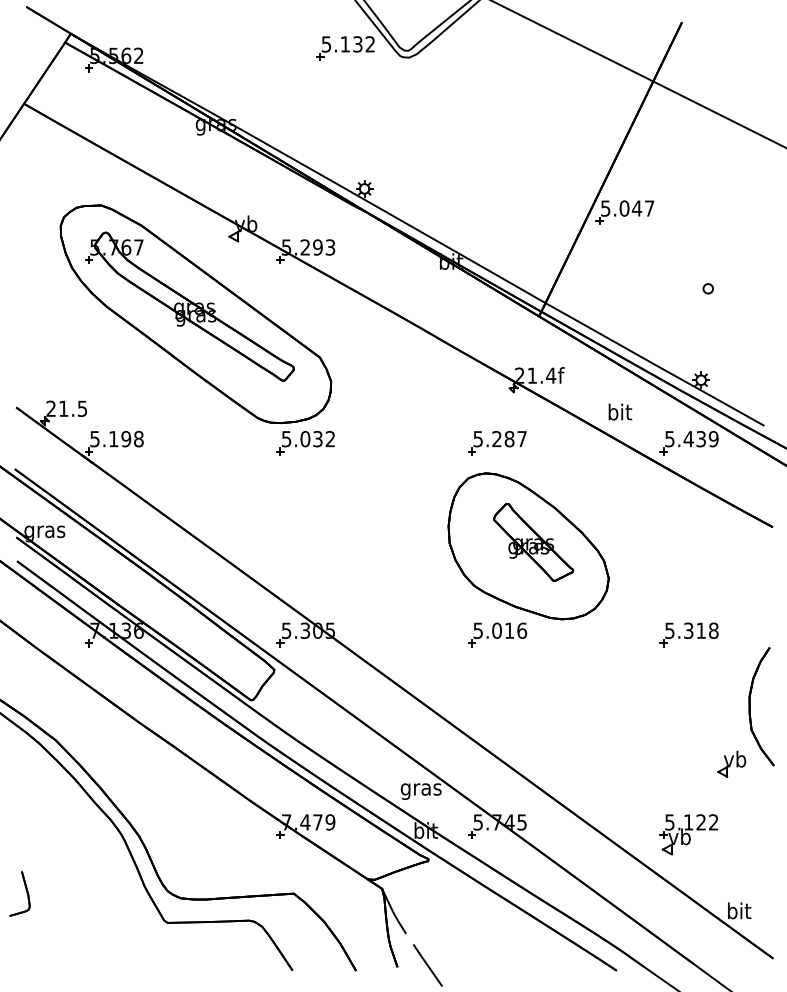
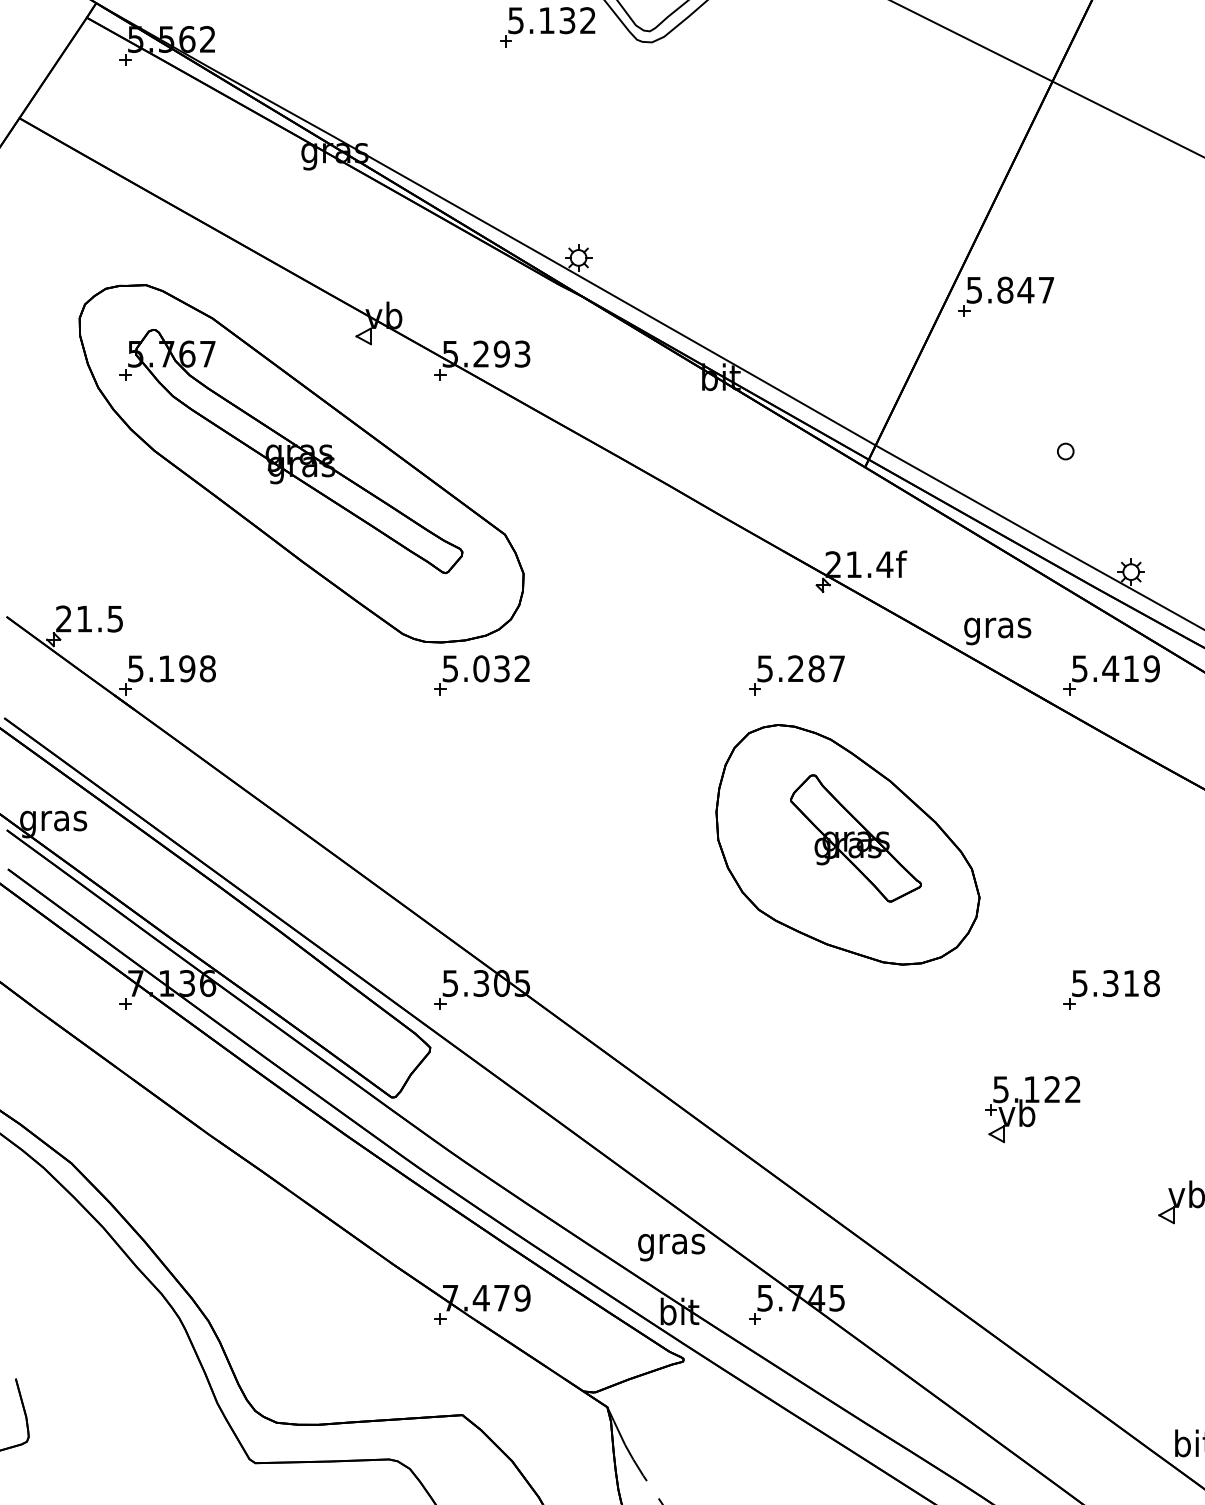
text: (624, 208) -> (1005, 290), 5.047 -> 5.847
part: (707, 288) -> (1064, 451), moved
text: (619, 413) -> (997, 626), bit -> gras
text: (700, 438) -> (1130, 667), 5.439 -> 5.419
part: (497, 634) -> (796, 989), removed
part: (688, 834) -> (1031, 1109), moved

